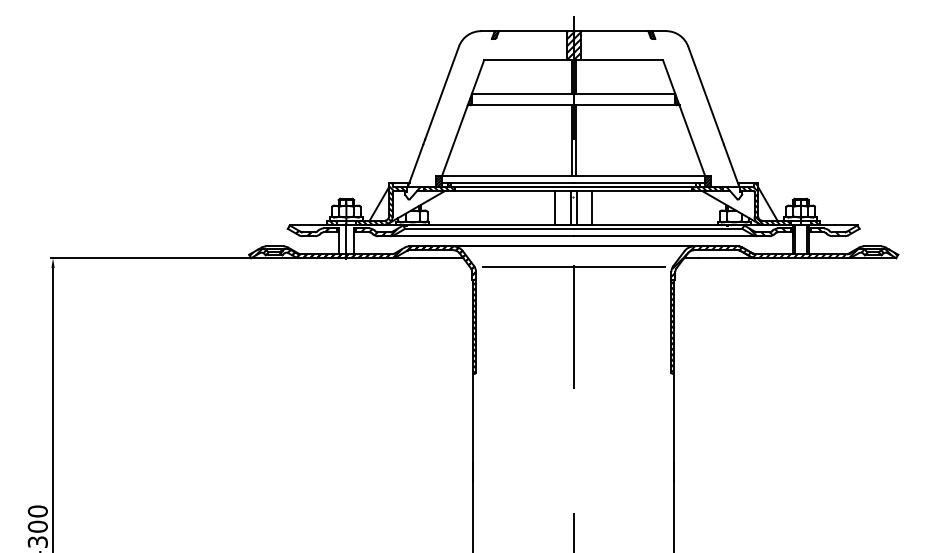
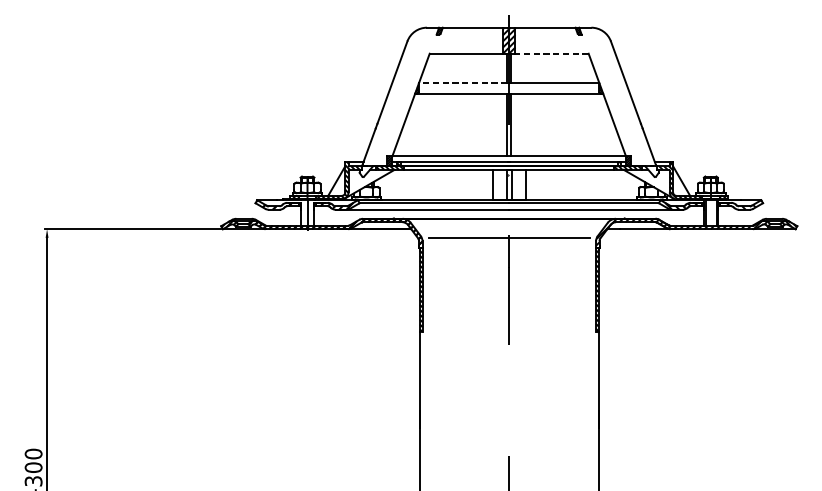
line: (621, 60) -> (551, 53), solid -> dashed
line: (521, 93) -> (462, 83), solid -> dashed

